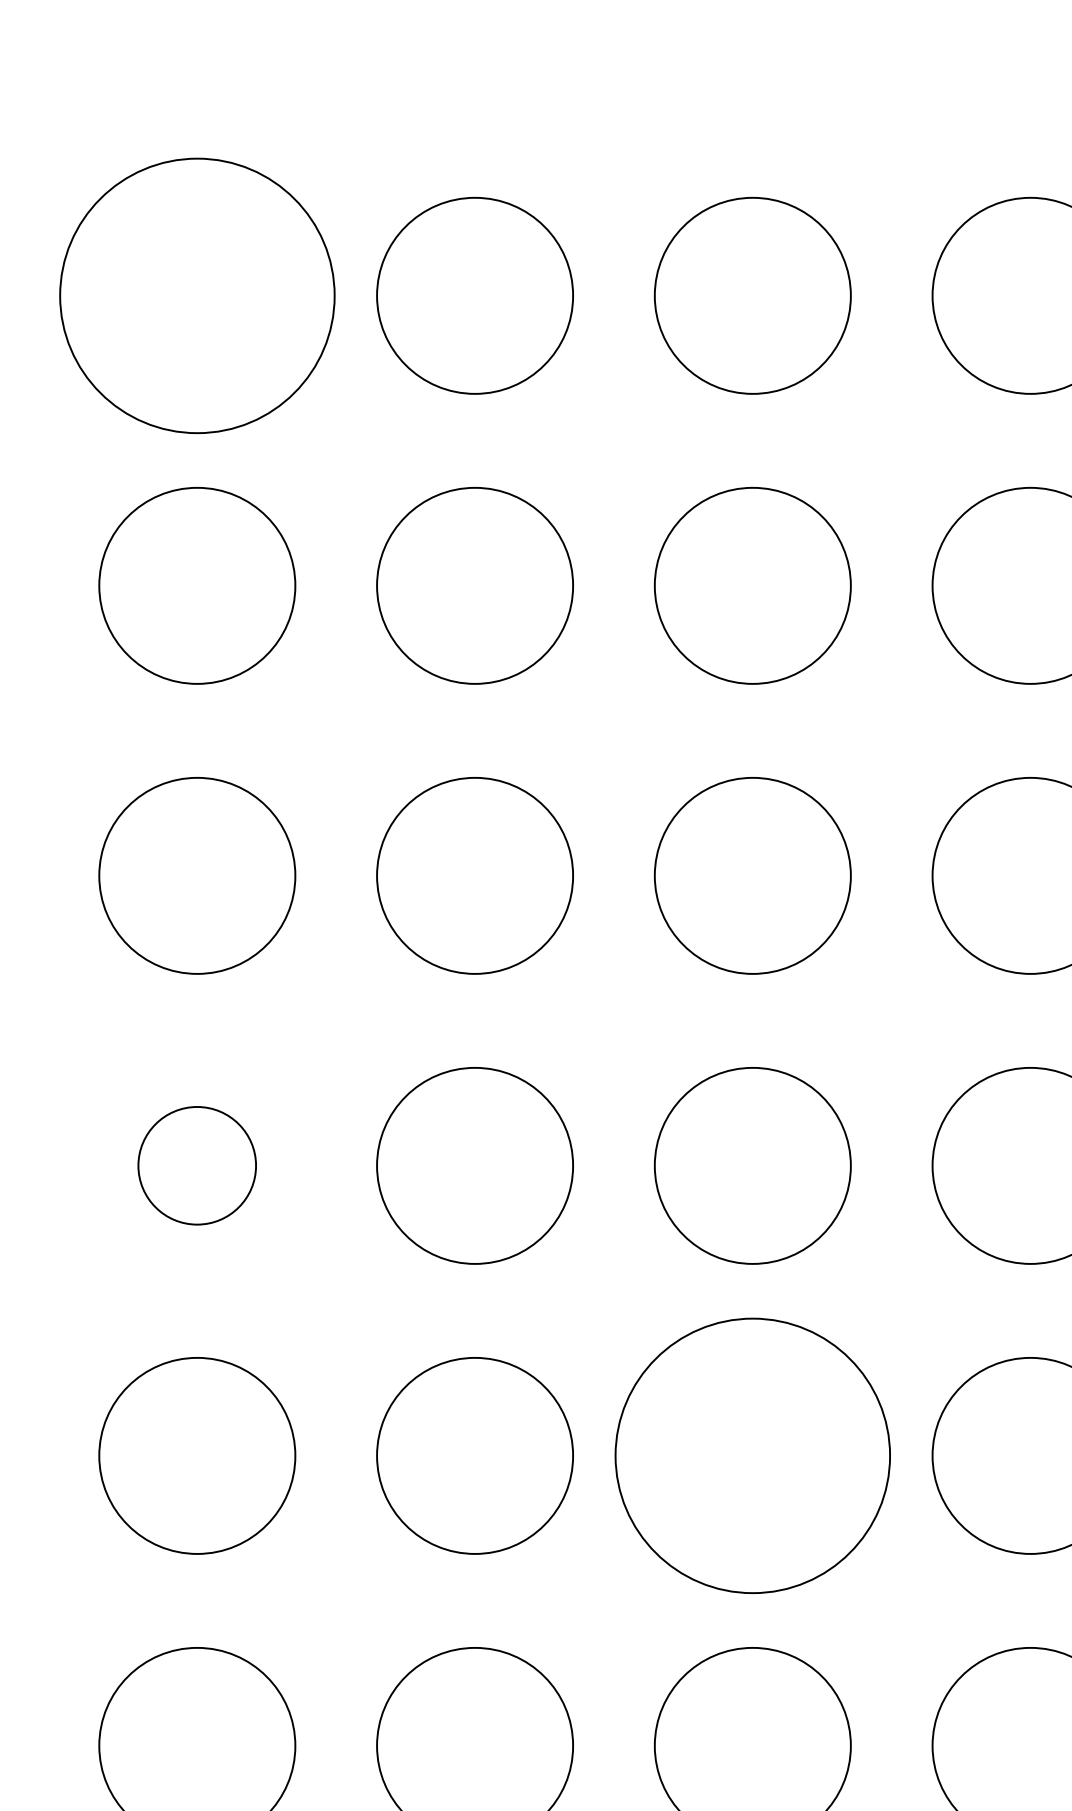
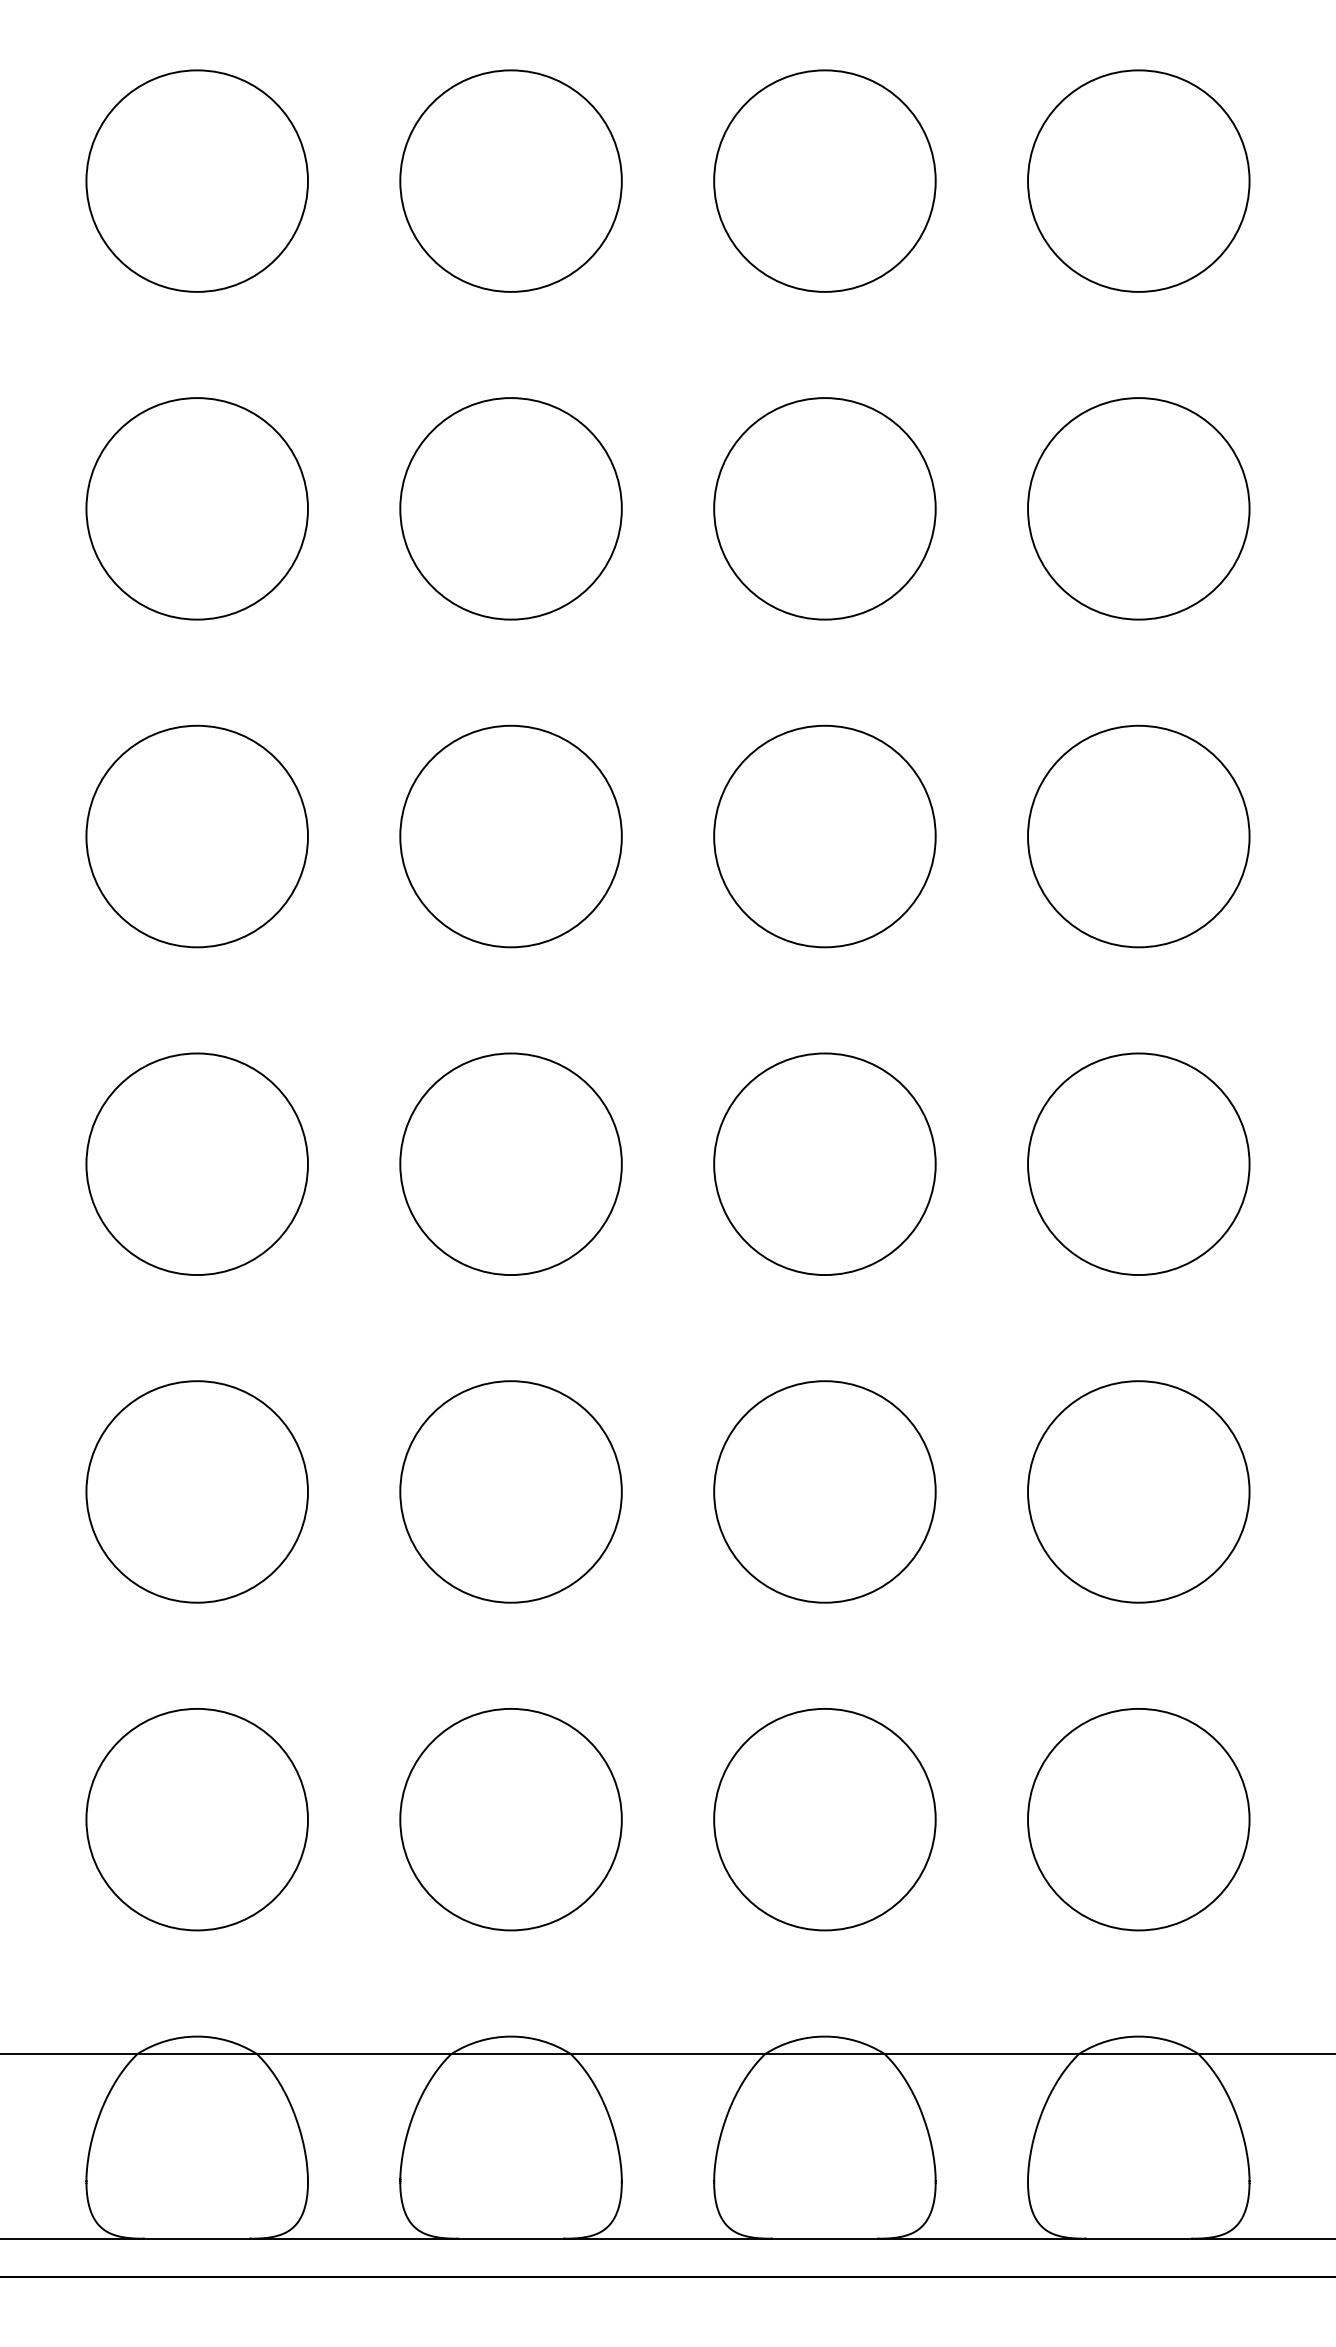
circle: (196, 295) -> (196, 180), size x0.71
circle: (196, 1165) -> (196, 1163), size x1.67
circle: (752, 1455) -> (824, 1491), size x0.71

